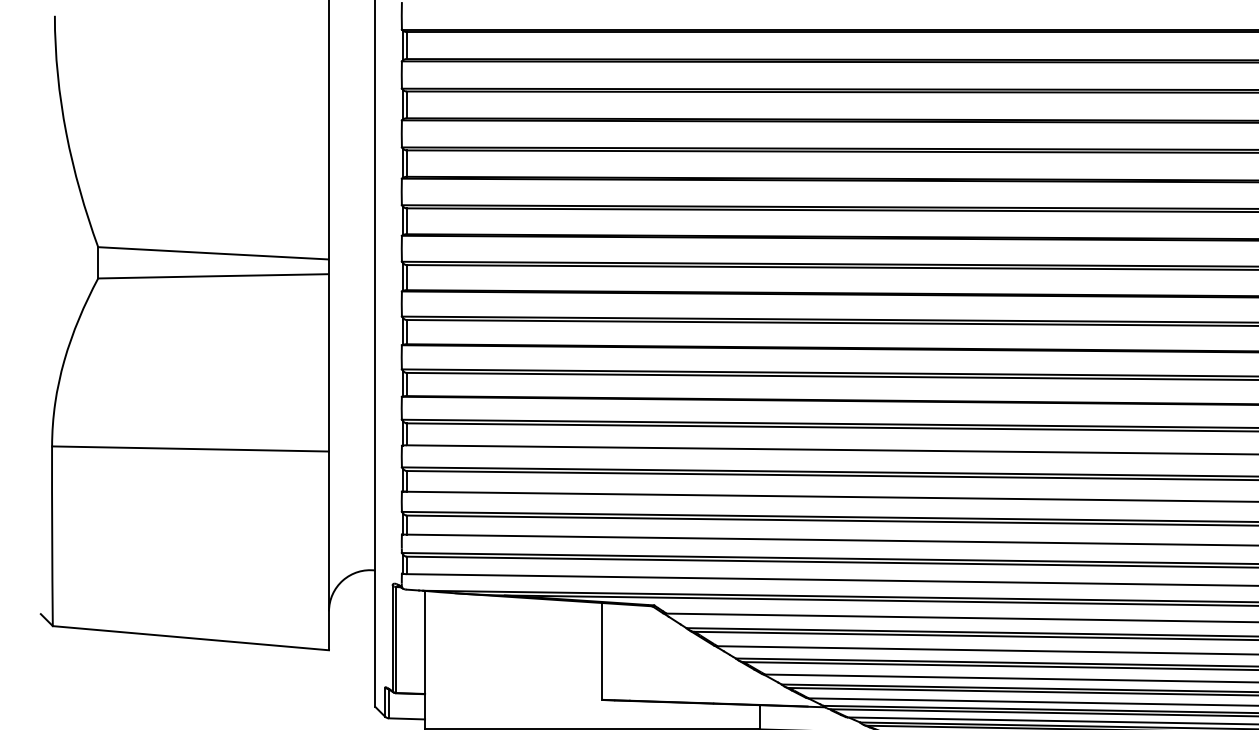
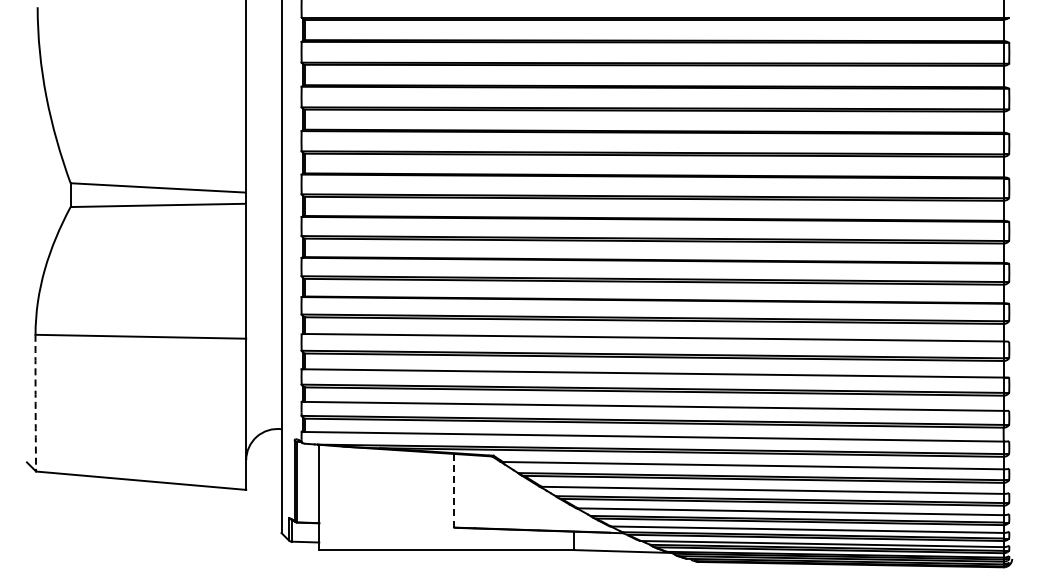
arc: (52, 536) -> (35, 403), solid -> dashed
line: (602, 651) -> (454, 490), solid -> dashed

